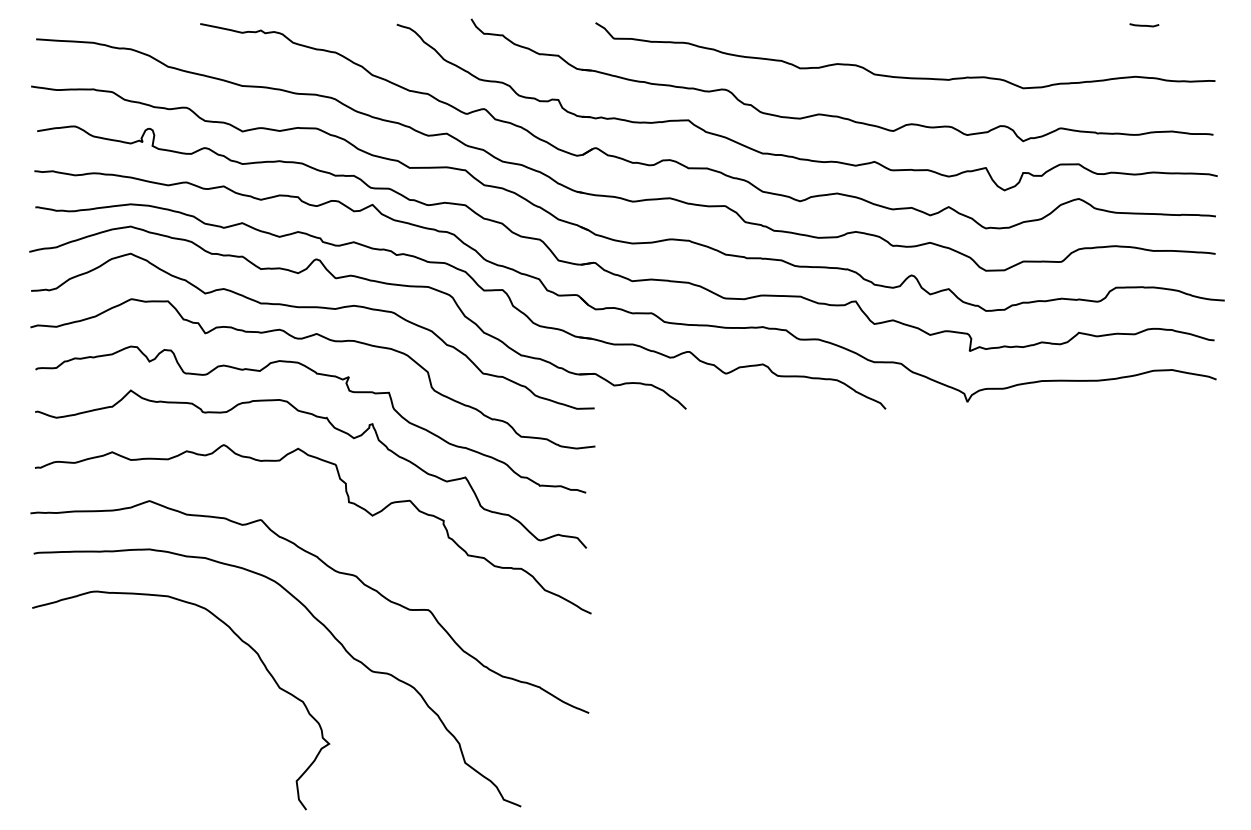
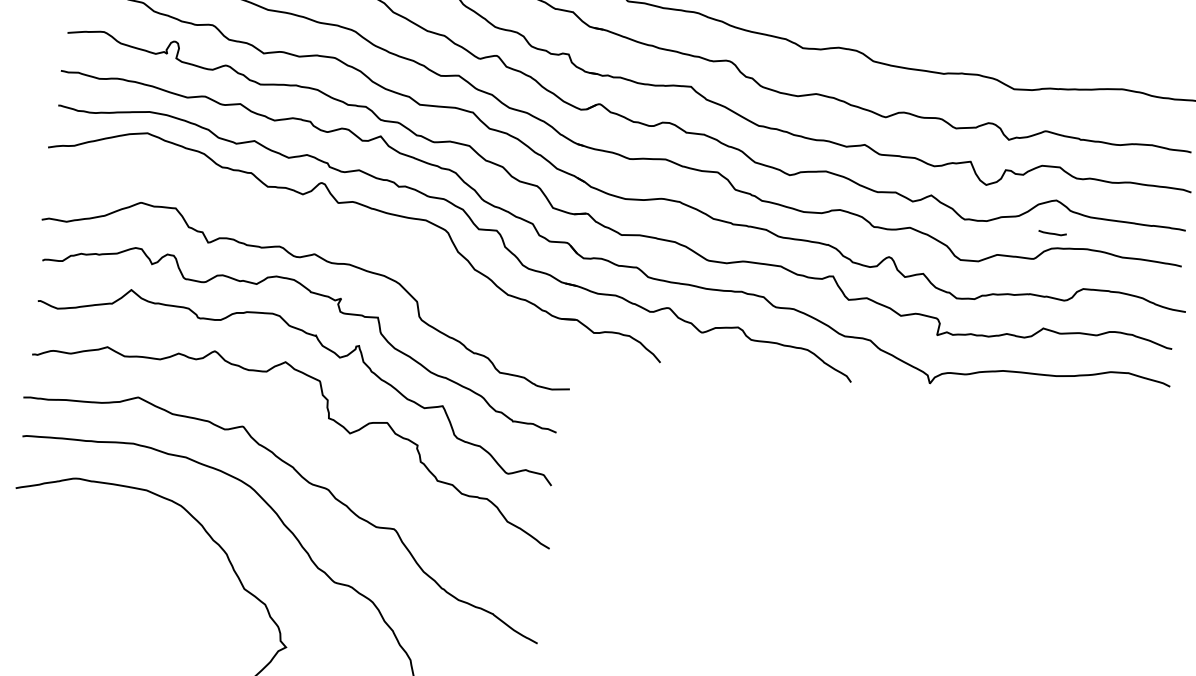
line: (1144, 25) -> (1052, 233), moved
curve: (312, 308) -> (313, 229), removed

